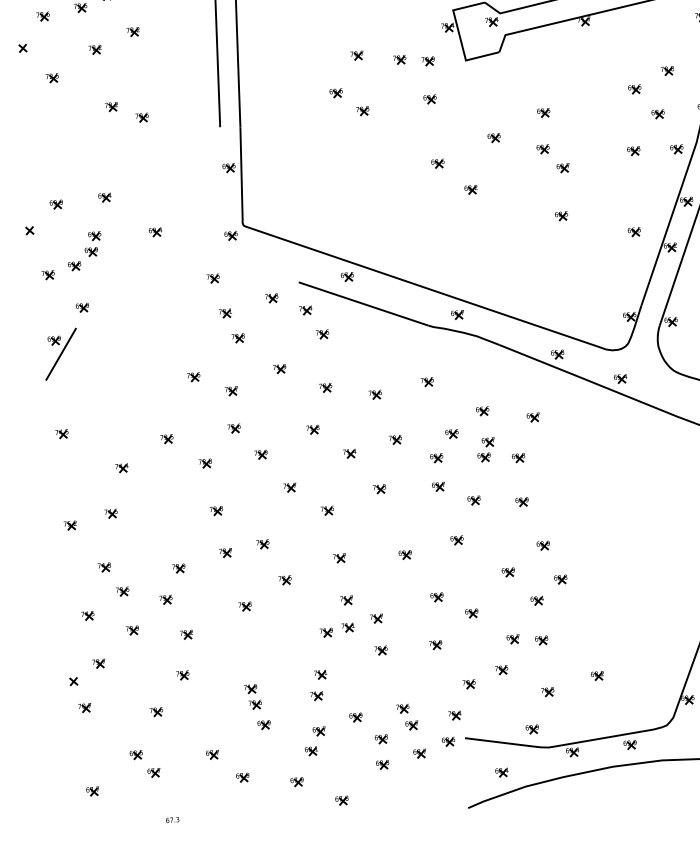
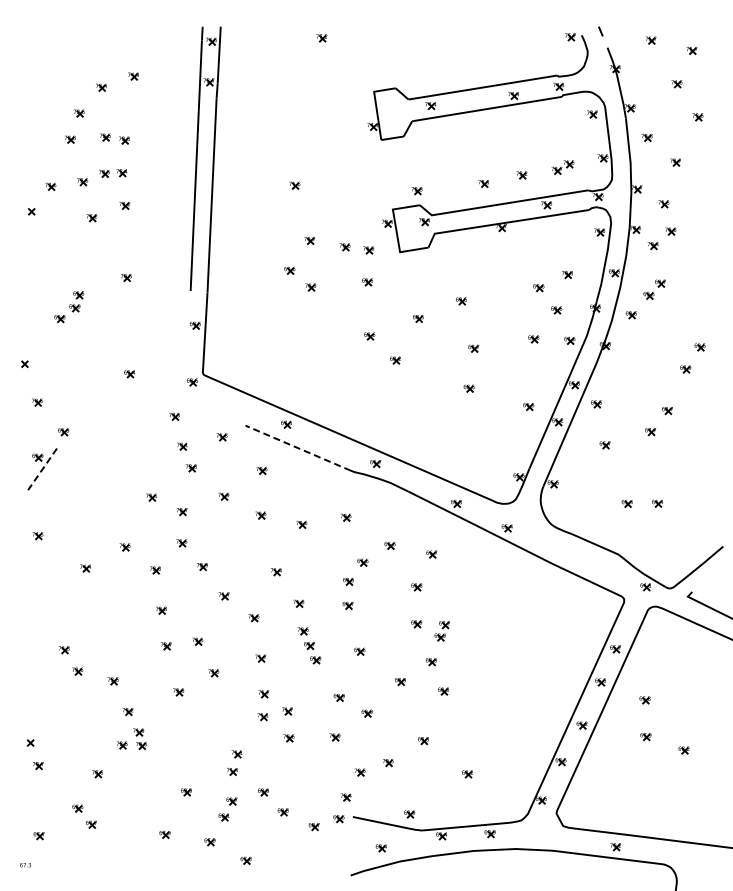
part: (52, 78) -> (54, 238), removed
part: (111, 106) -> (101, 266), removed
part: (543, 149) -> (458, 331), removed
part: (104, 198) -> (89, 342), removed
part: (55, 204) -> (48, 344), removed
part: (85, 251) -> (69, 307), moved
line: (362, 303) -> (297, 447), solid -> dashed
part: (305, 310) -> (249, 449), removed
line: (61, 354) -> (42, 469), solid -> dashed
part: (313, 429) -> (247, 549), removed
part: (395, 439) -> (315, 563), removed
part: (485, 450) -> (441, 631), moved
part: (473, 500) -> (376, 619), removed
part: (111, 513) -> (73, 605), removed
part: (70, 526) -> (38, 613), removed
part: (178, 569) -> (125, 656), removed
part: (537, 600) -> (422, 707), removed
part: (87, 616) -> (46, 689), removed
part: (132, 630) -> (83, 704), removed
part: (326, 632) -> (244, 719), removed
part: (512, 640) -> (399, 738), removed
part: (98, 664) -> (52, 730), removed
part: (547, 692) -> (424, 784), removed
part: (252, 697) -> (139, 739), moved
part: (406, 717) -> (305, 638), moved
part: (212, 754) -> (141, 813), removed
part: (382, 764) -> (282, 833), removed
text: (172, 820) -> (25, 865), moved

